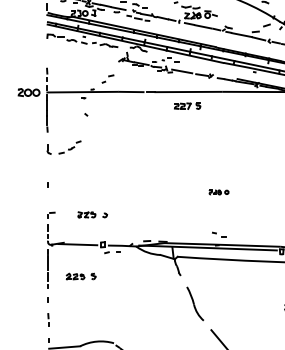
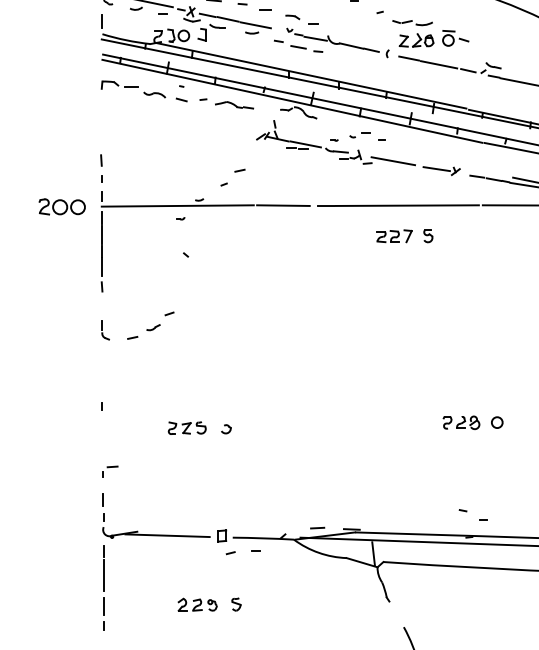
part: (218, 192) -> (471, 422), size x1.43
part: (92, 214) -> (199, 427), moved
part: (80, 276) -> (208, 604), moved

